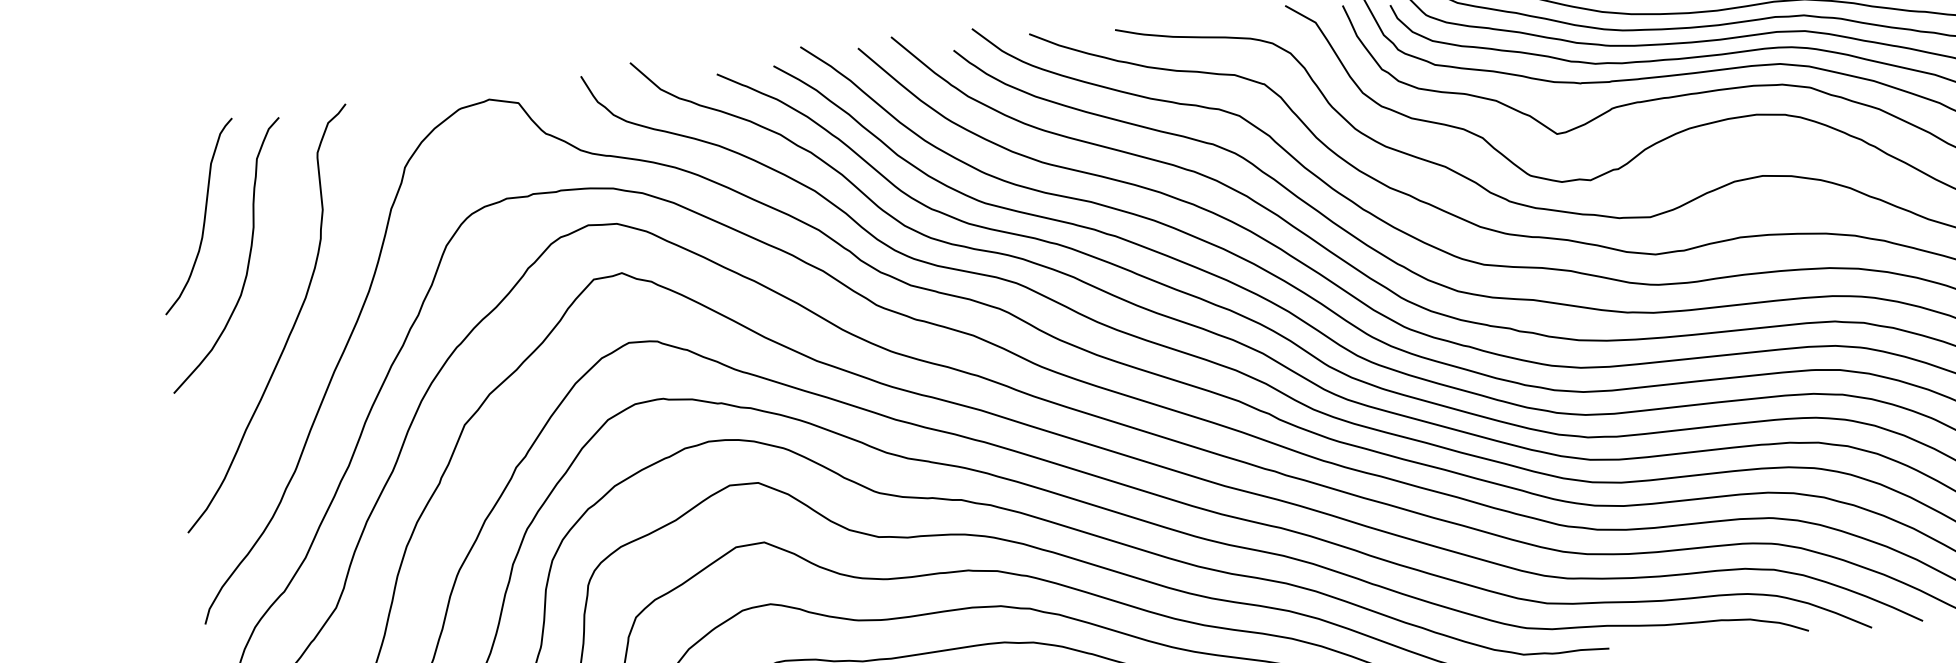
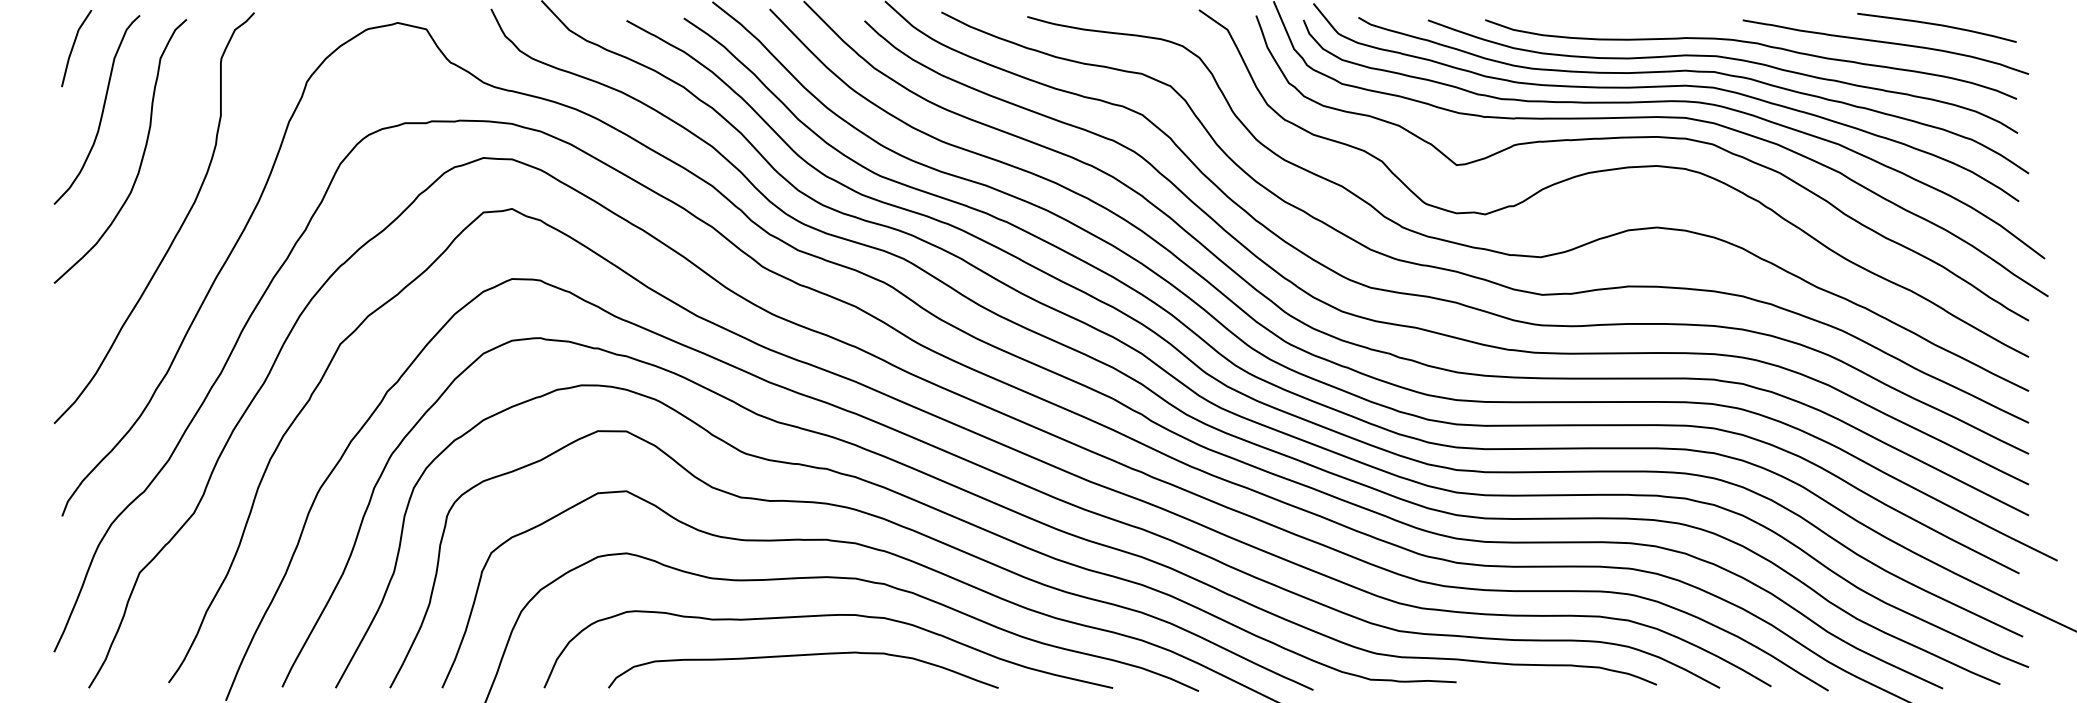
line: (169, 157) -> (73, 48), added

